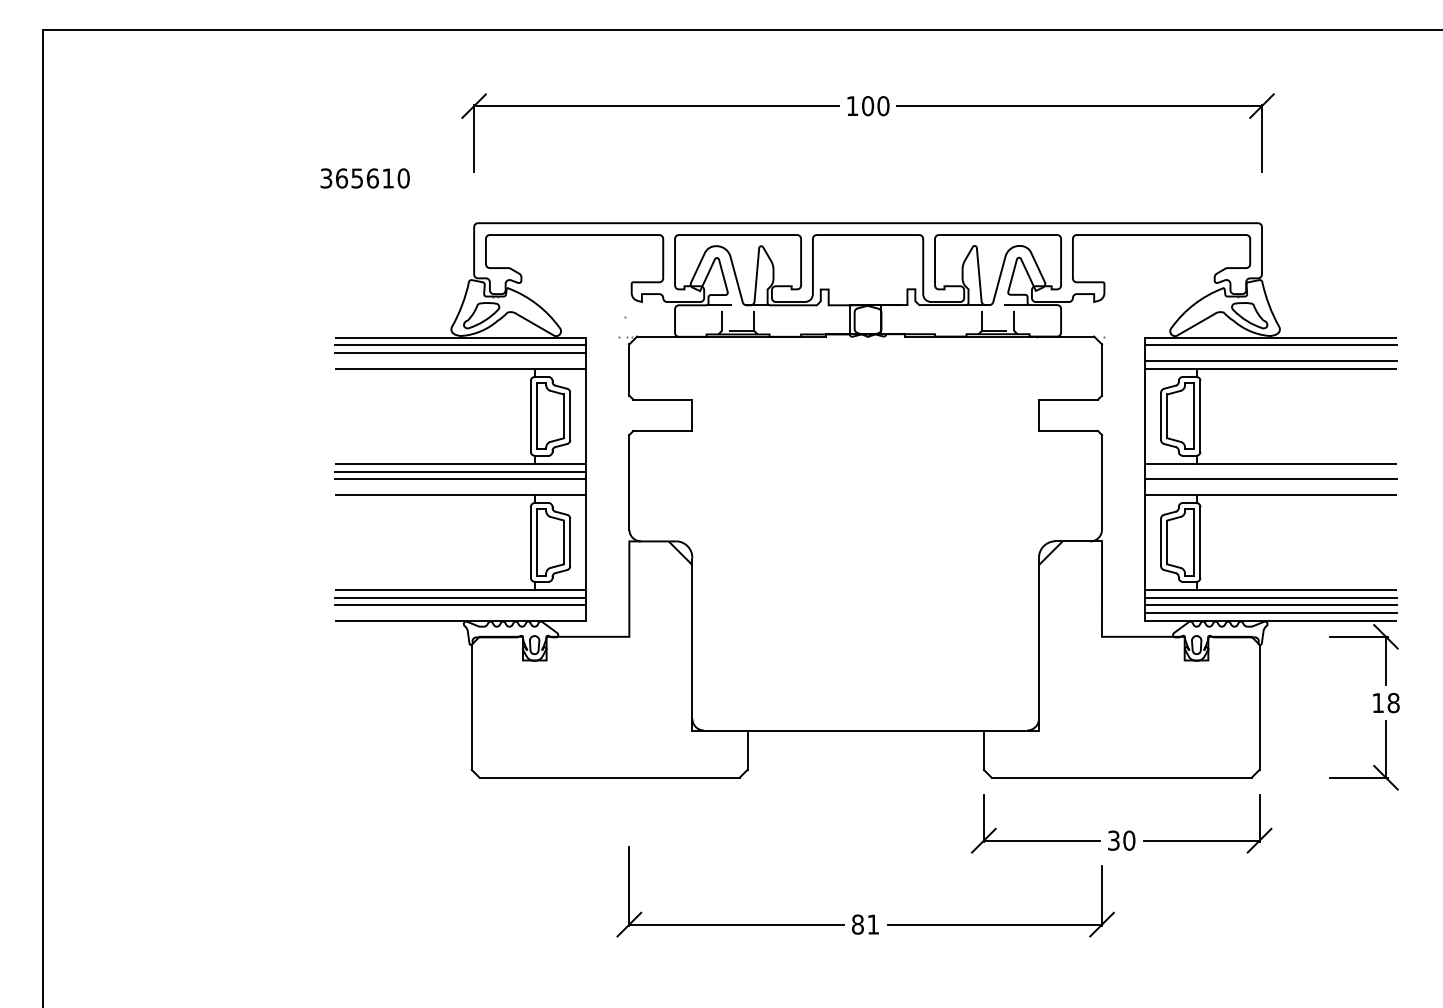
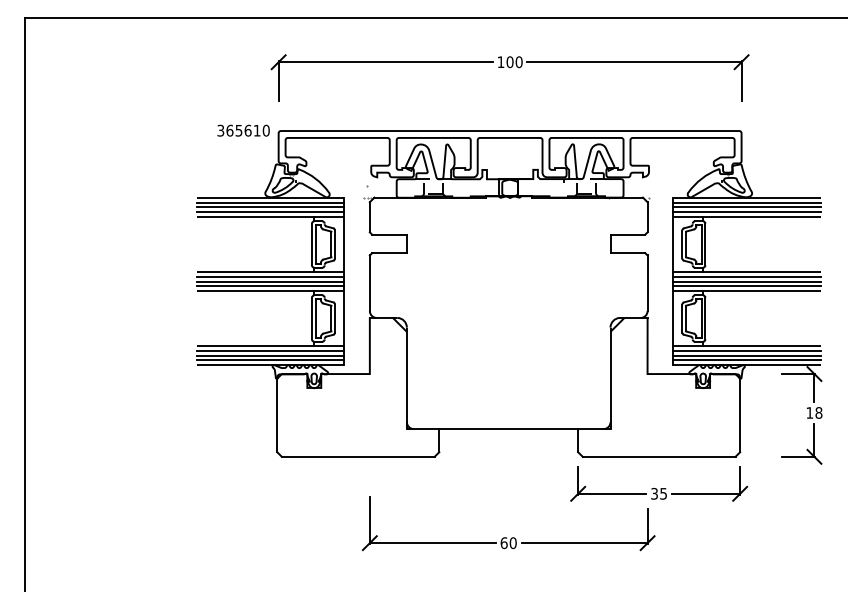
text: (364, 178) -> (243, 130), moved
line: (1270, 353) -> (746, 207), added
line: (460, 361) -> (270, 212), added
line: (1270, 470) -> (746, 276), added
line: (460, 487) -> (270, 286), added
line: (1270, 487) -> (746, 286), added
line: (460, 613) -> (270, 360), added
text: (1129, 840) -> (663, 493), 30 -> 35
text: (865, 925) -> (508, 543), 81 -> 60

